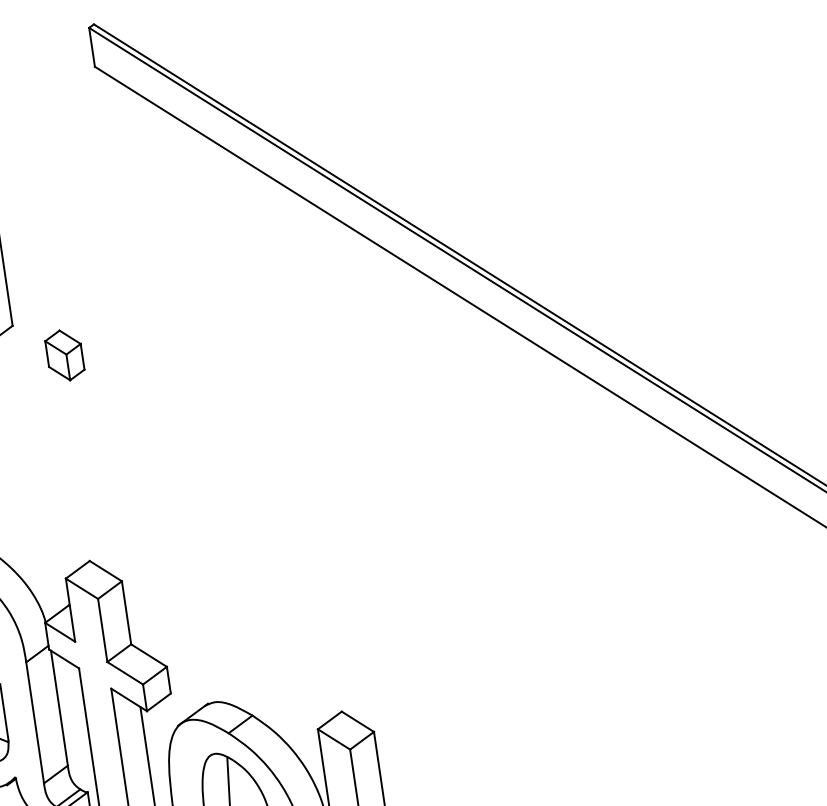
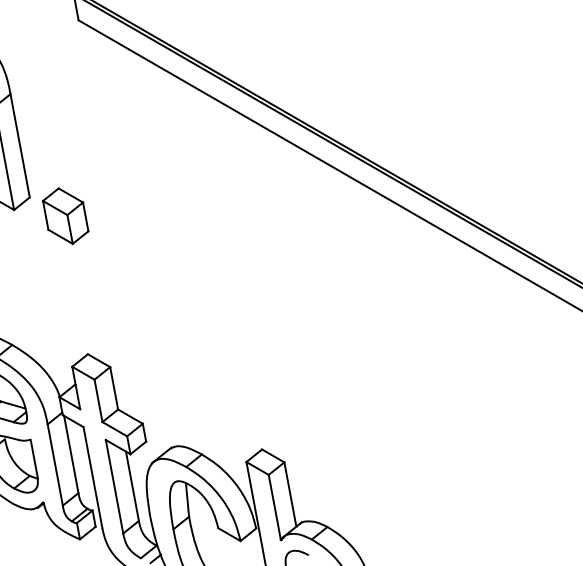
part: (64, 354) -> (65, 215), size x1.67

